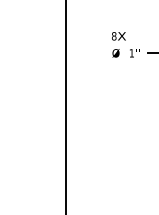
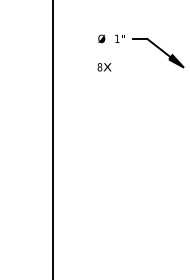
text: (118, 36) -> (104, 67), moved

